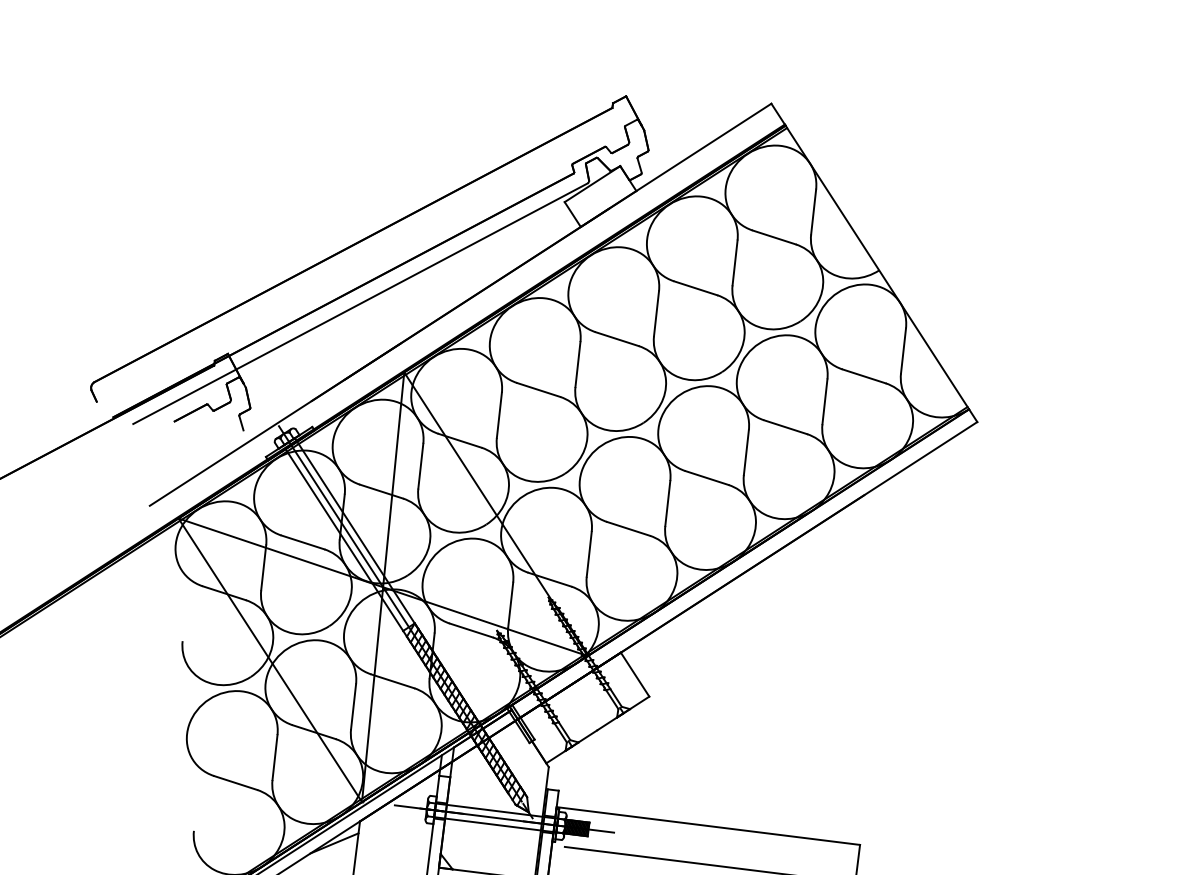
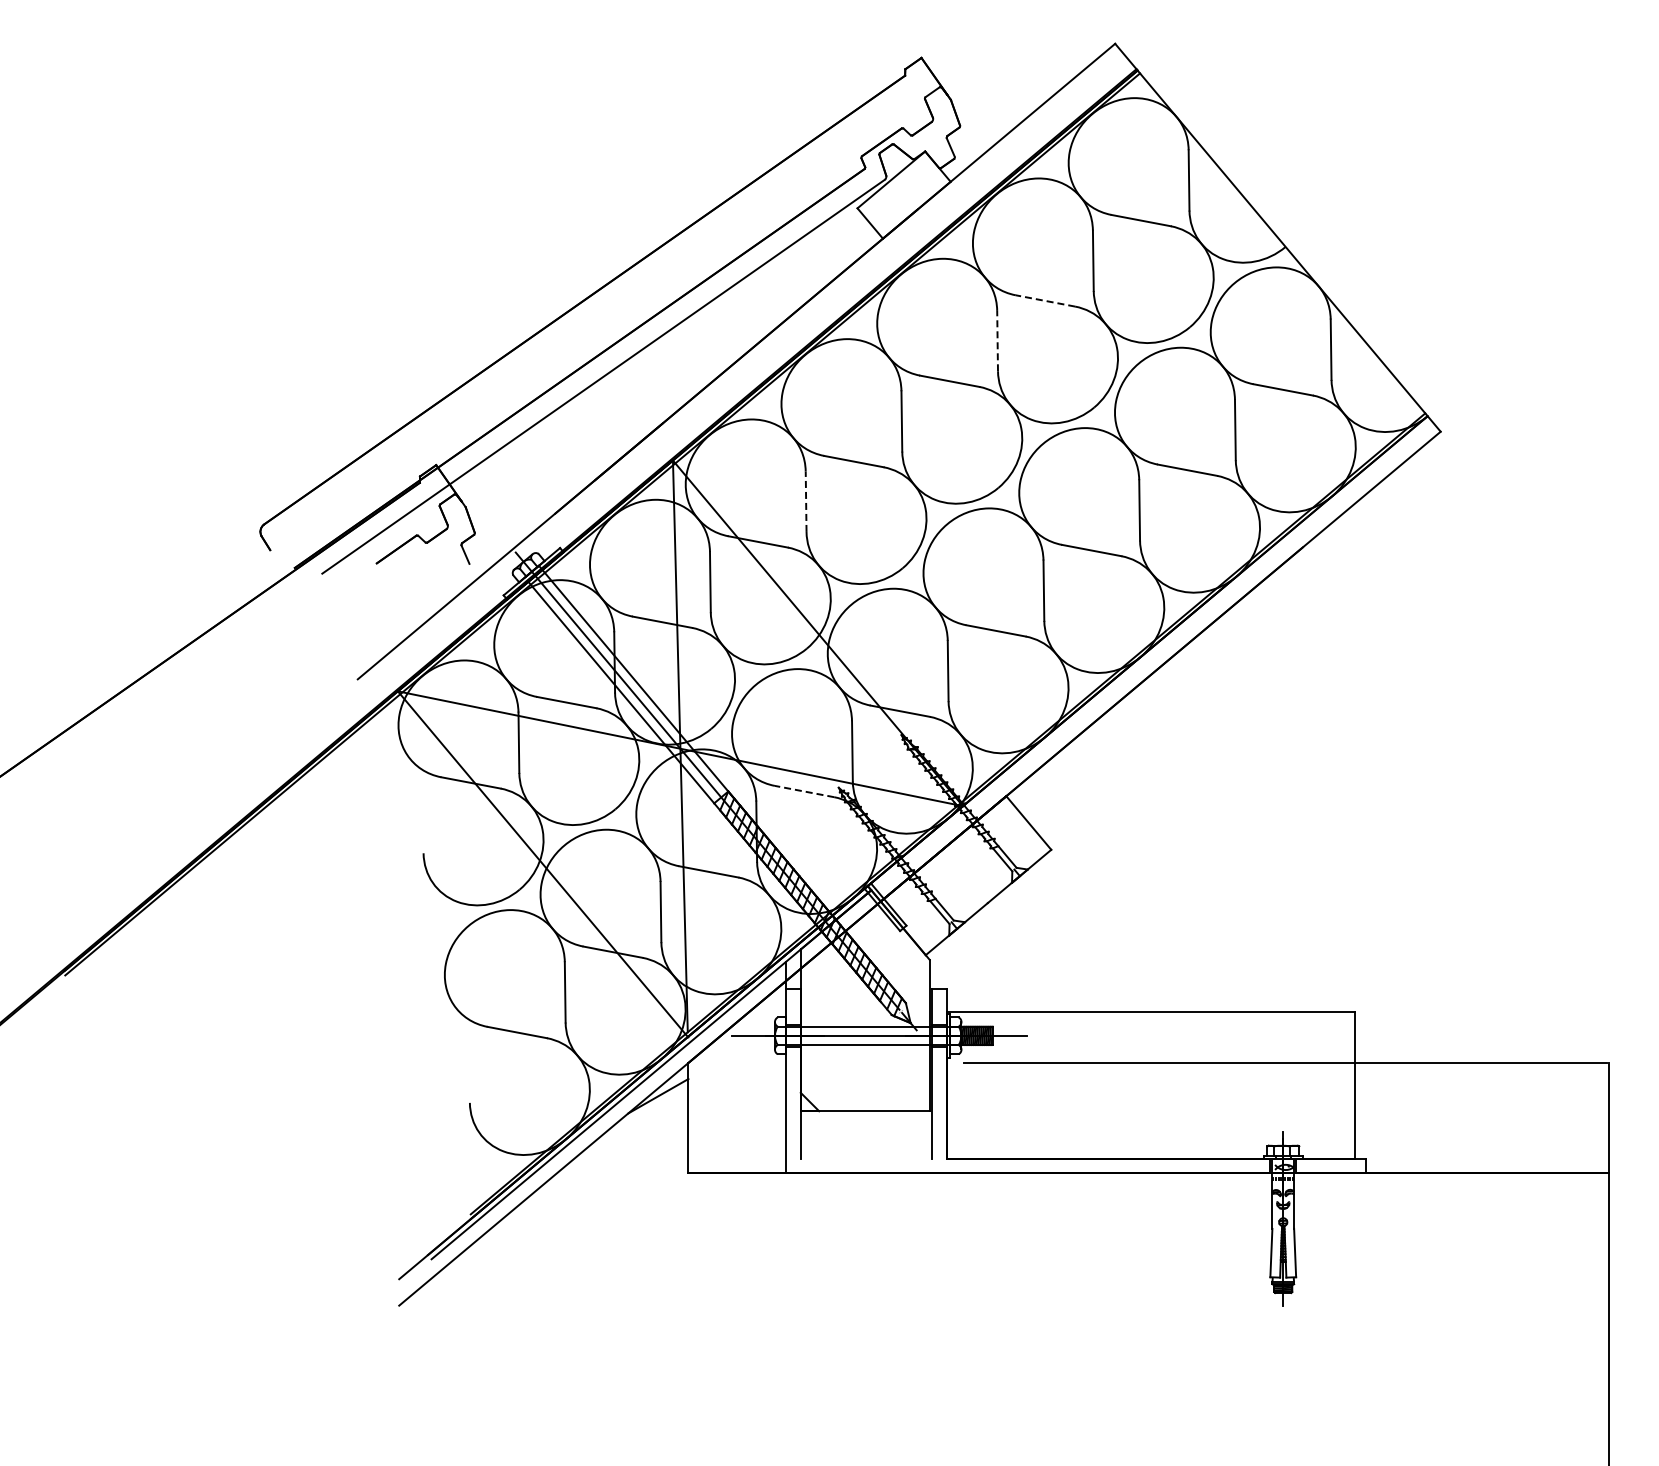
line: (695, 287) -> (1044, 300), solid -> dashed
line: (656, 313) -> (997, 340), solid -> dashed
line: (499, 415) -> (806, 501), solid -> dashed
line: (471, 630) -> (804, 791), solid -> dashed

